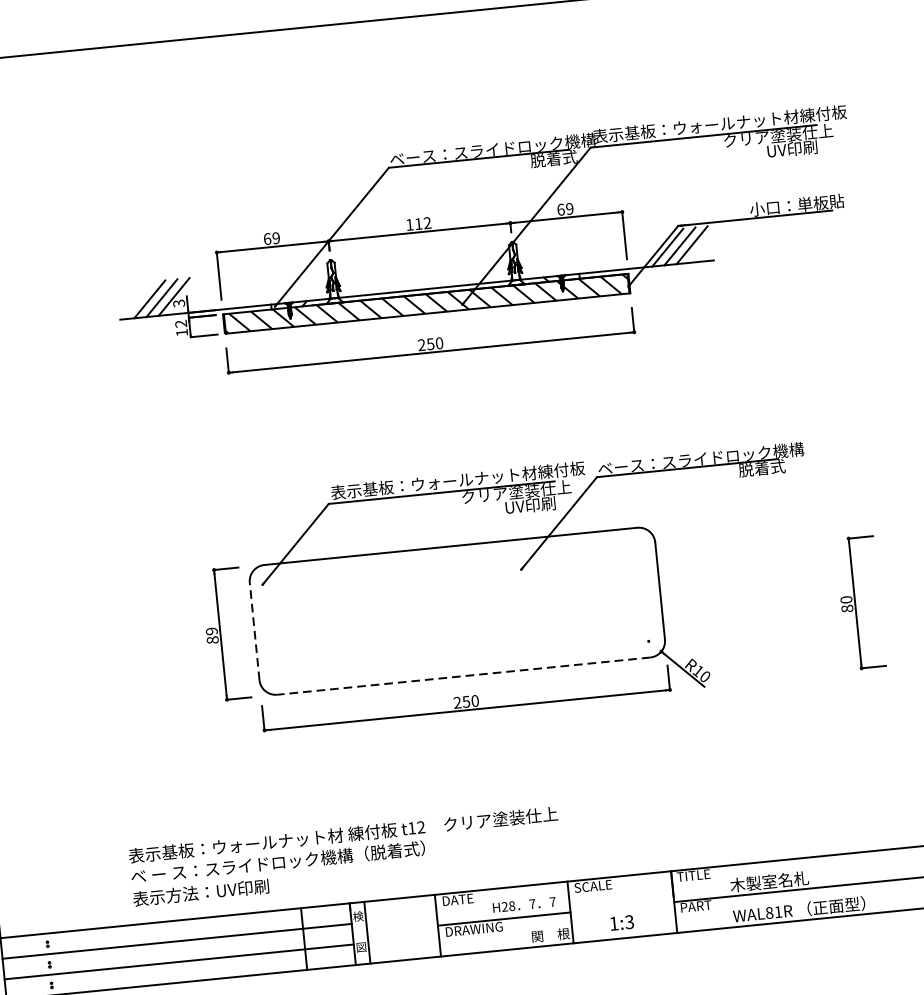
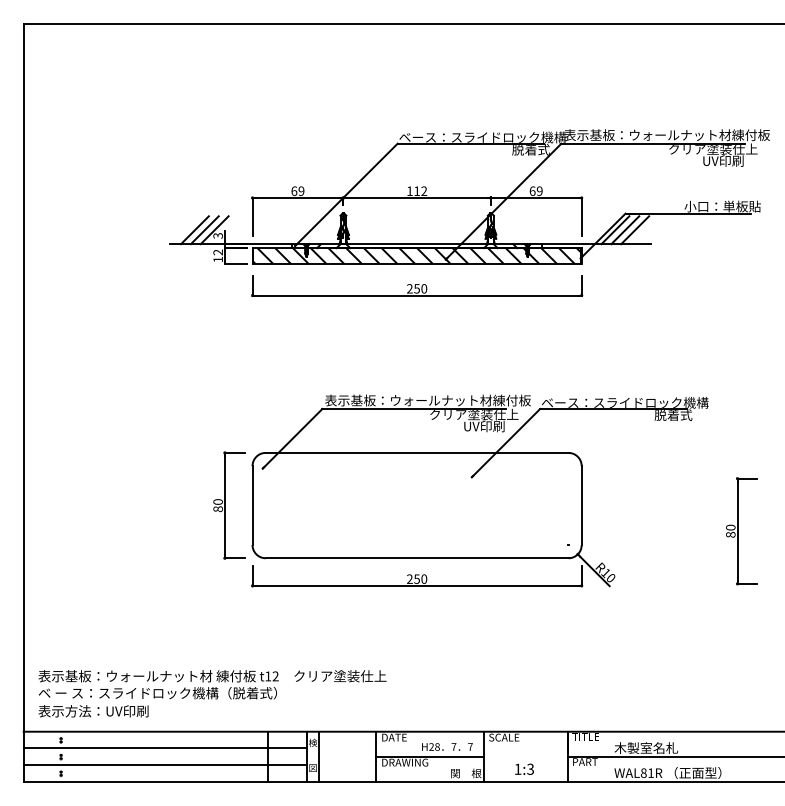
text: (210, 630) -> (217, 501), 89 -> 80
line: (254, 631) -> (252, 505), dashed -> solid
line: (463, 676) -> (416, 558), dashed -> solid
text: (345, 856) -> (212, 693), moved

